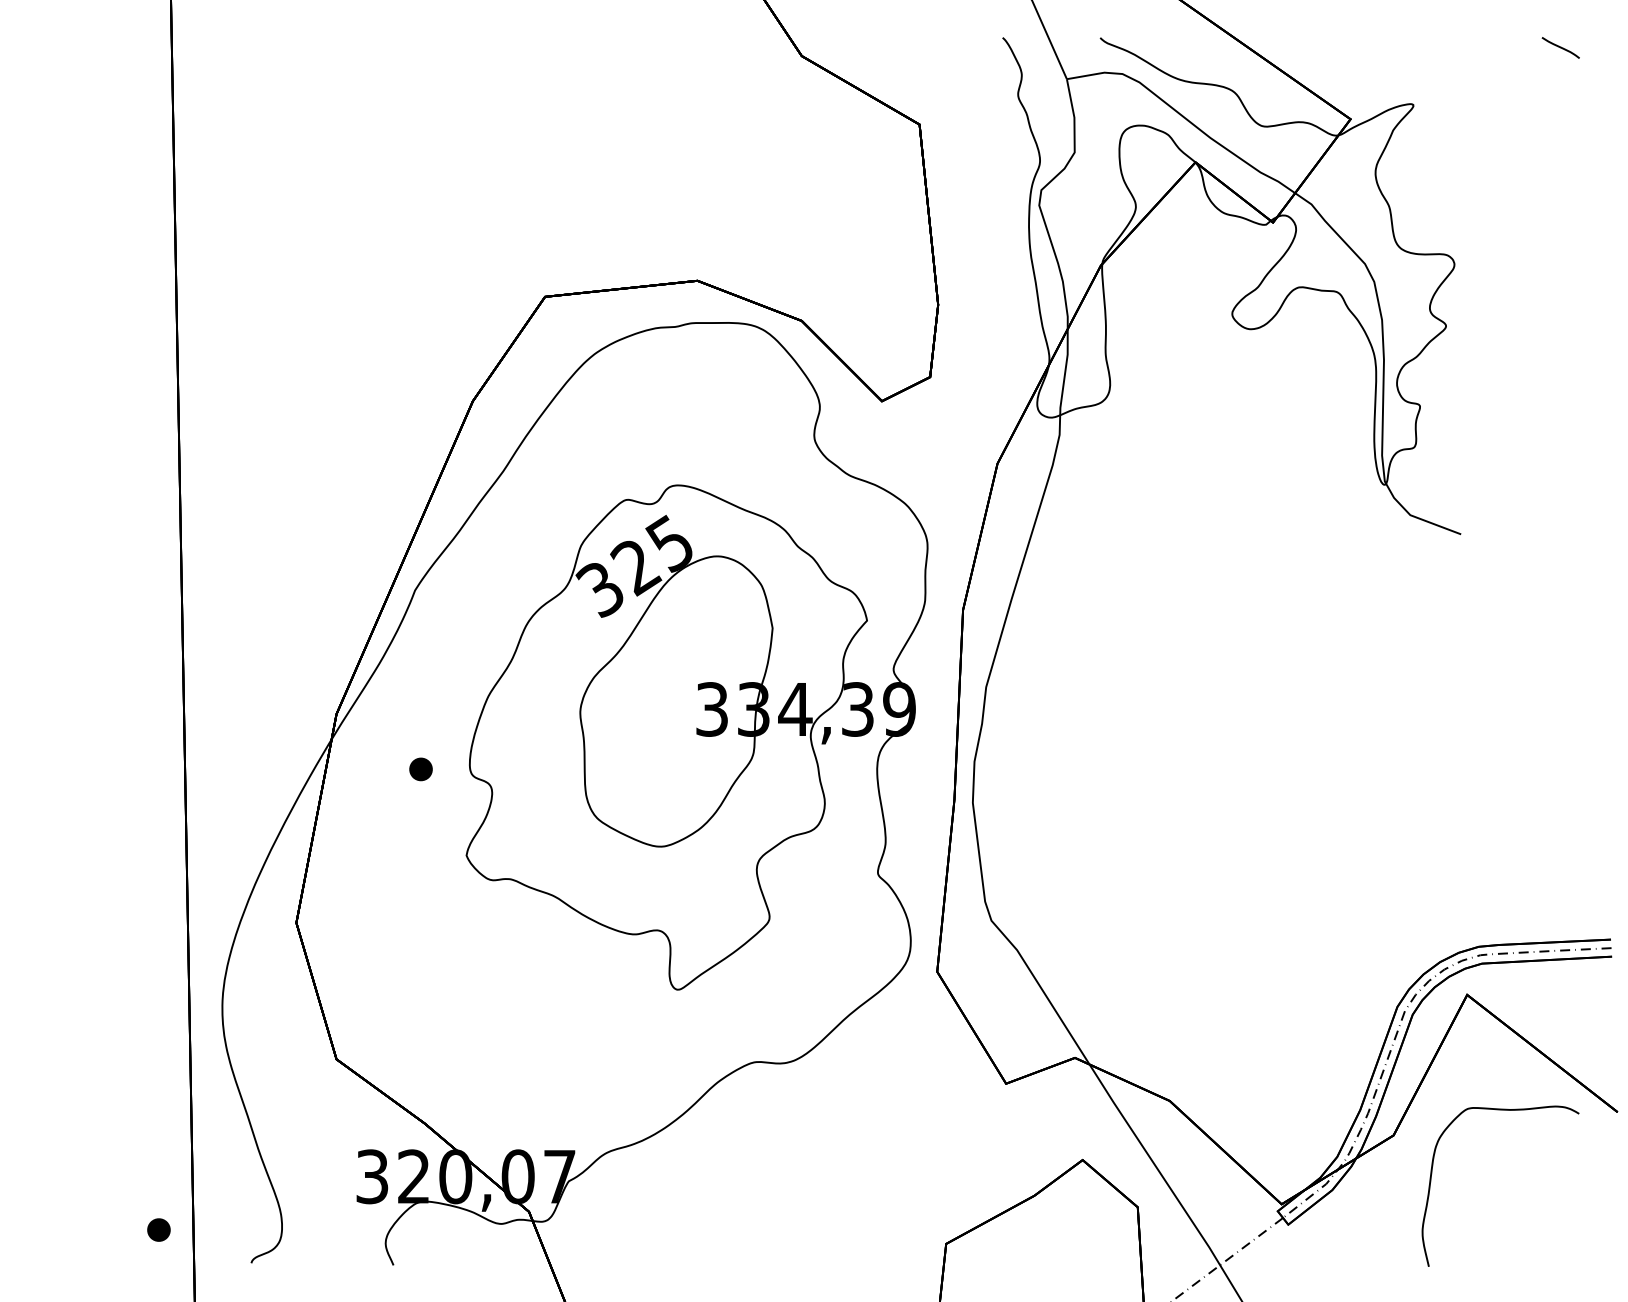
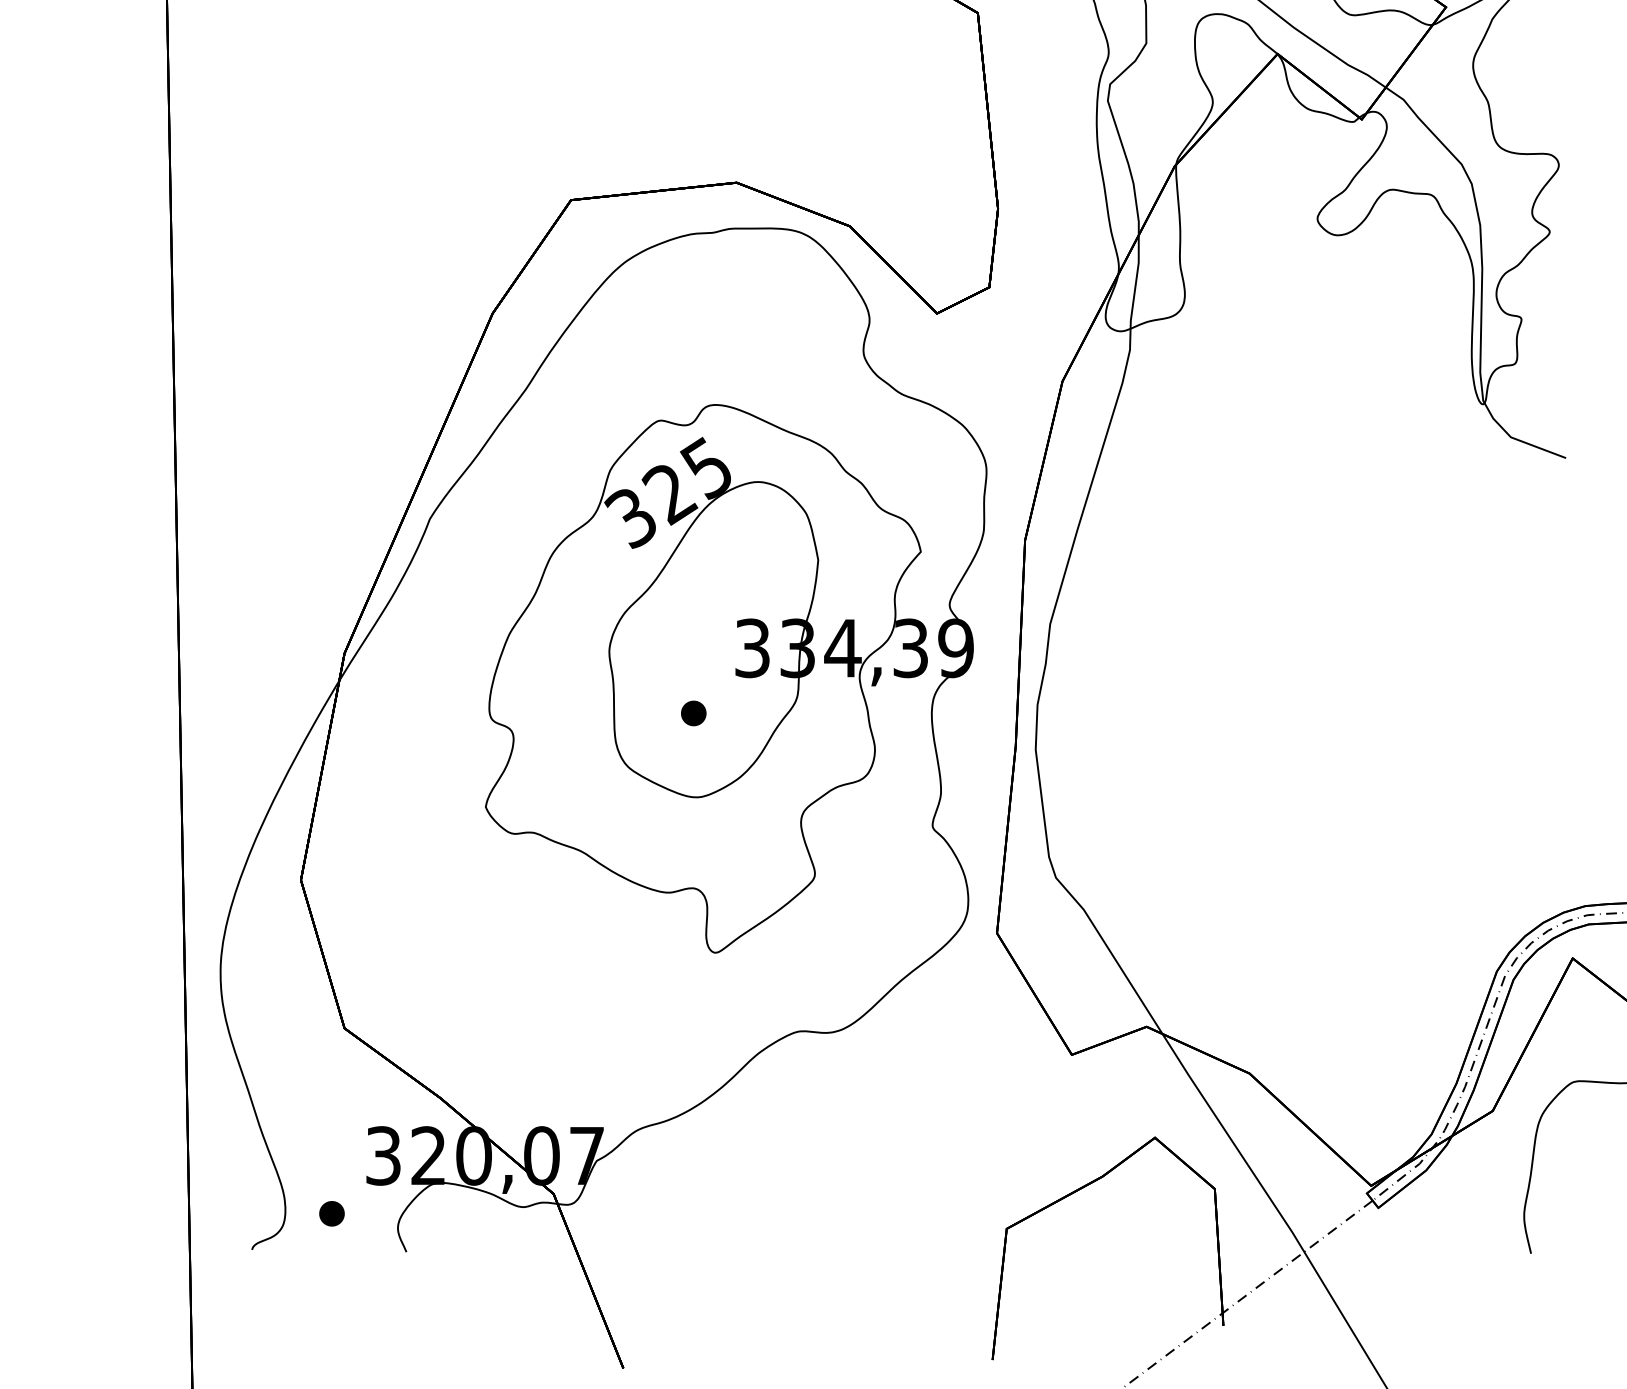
part: (420, 769) -> (693, 713), moved
part: (158, 1229) -> (331, 1213), moved

